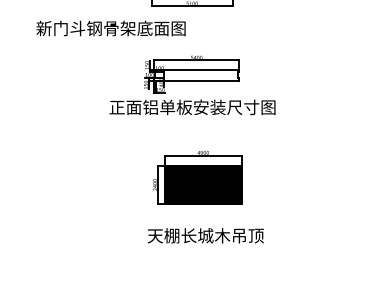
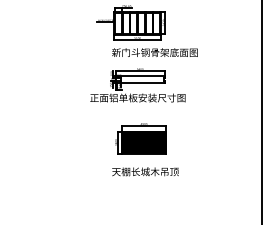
text: (110, 28) -> (154, 52), moved

